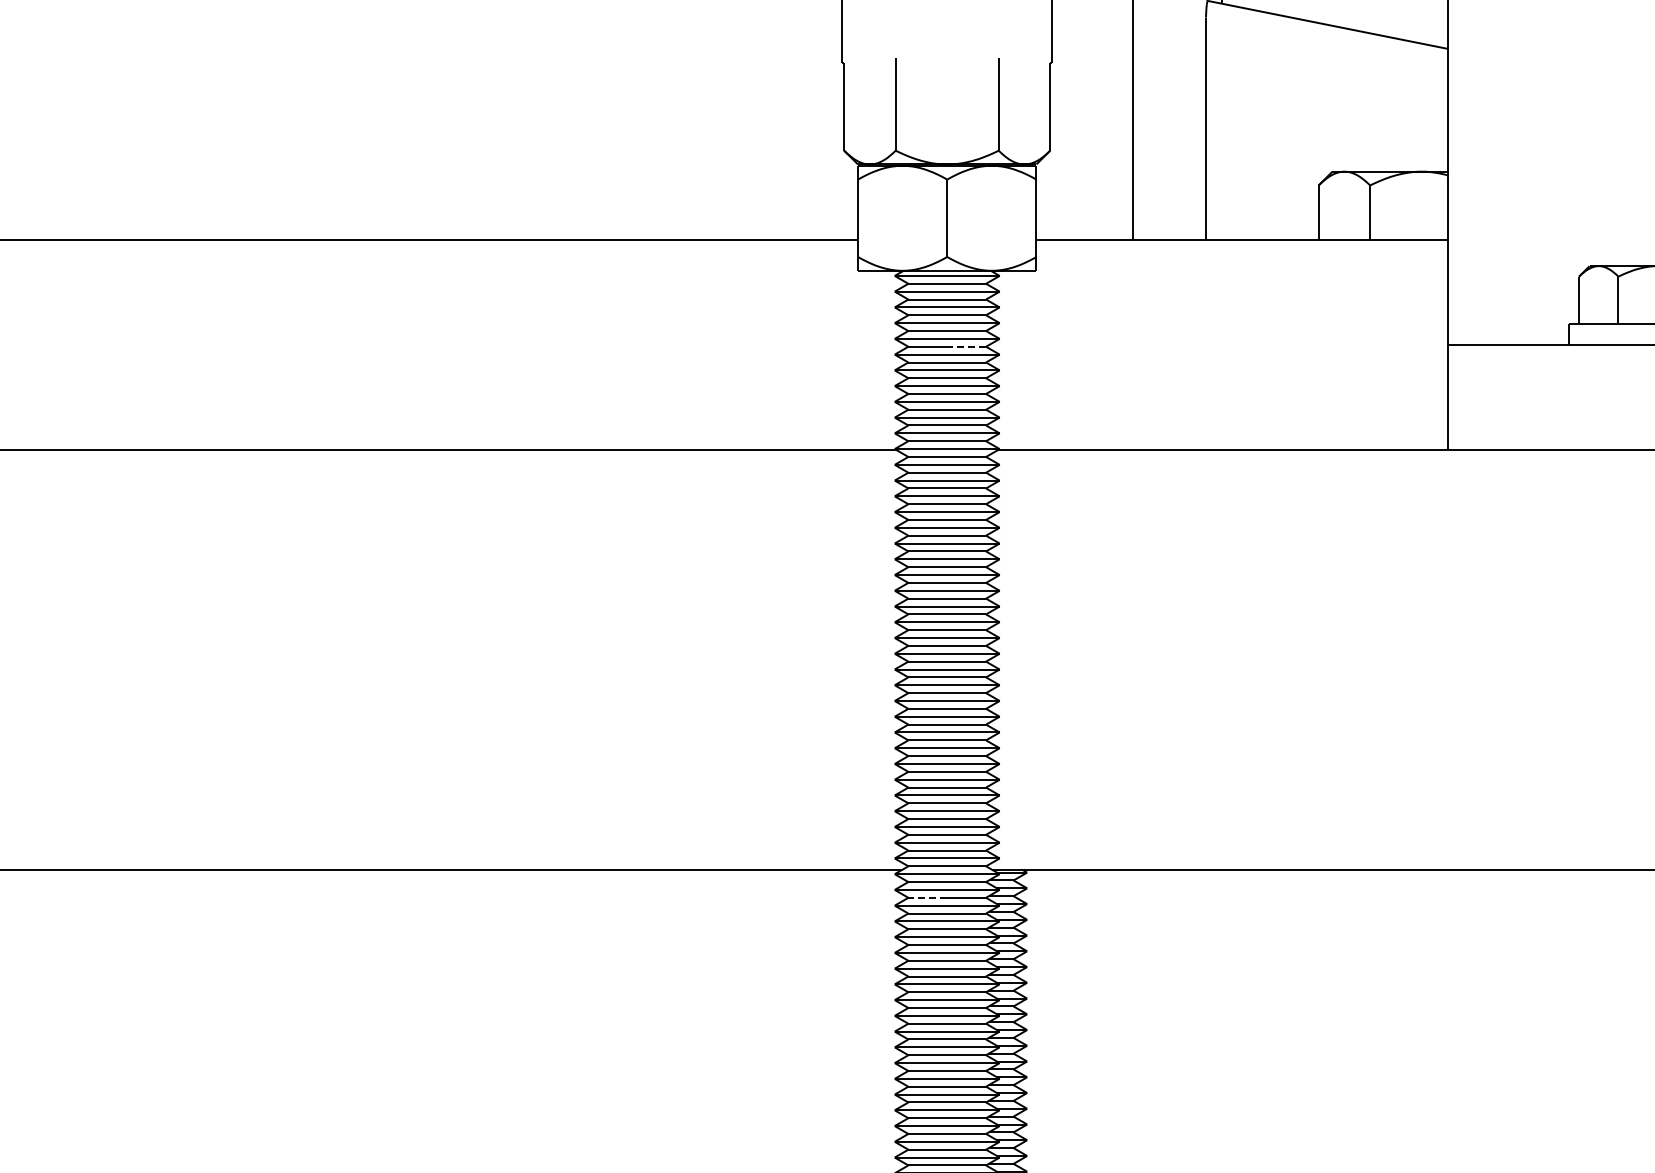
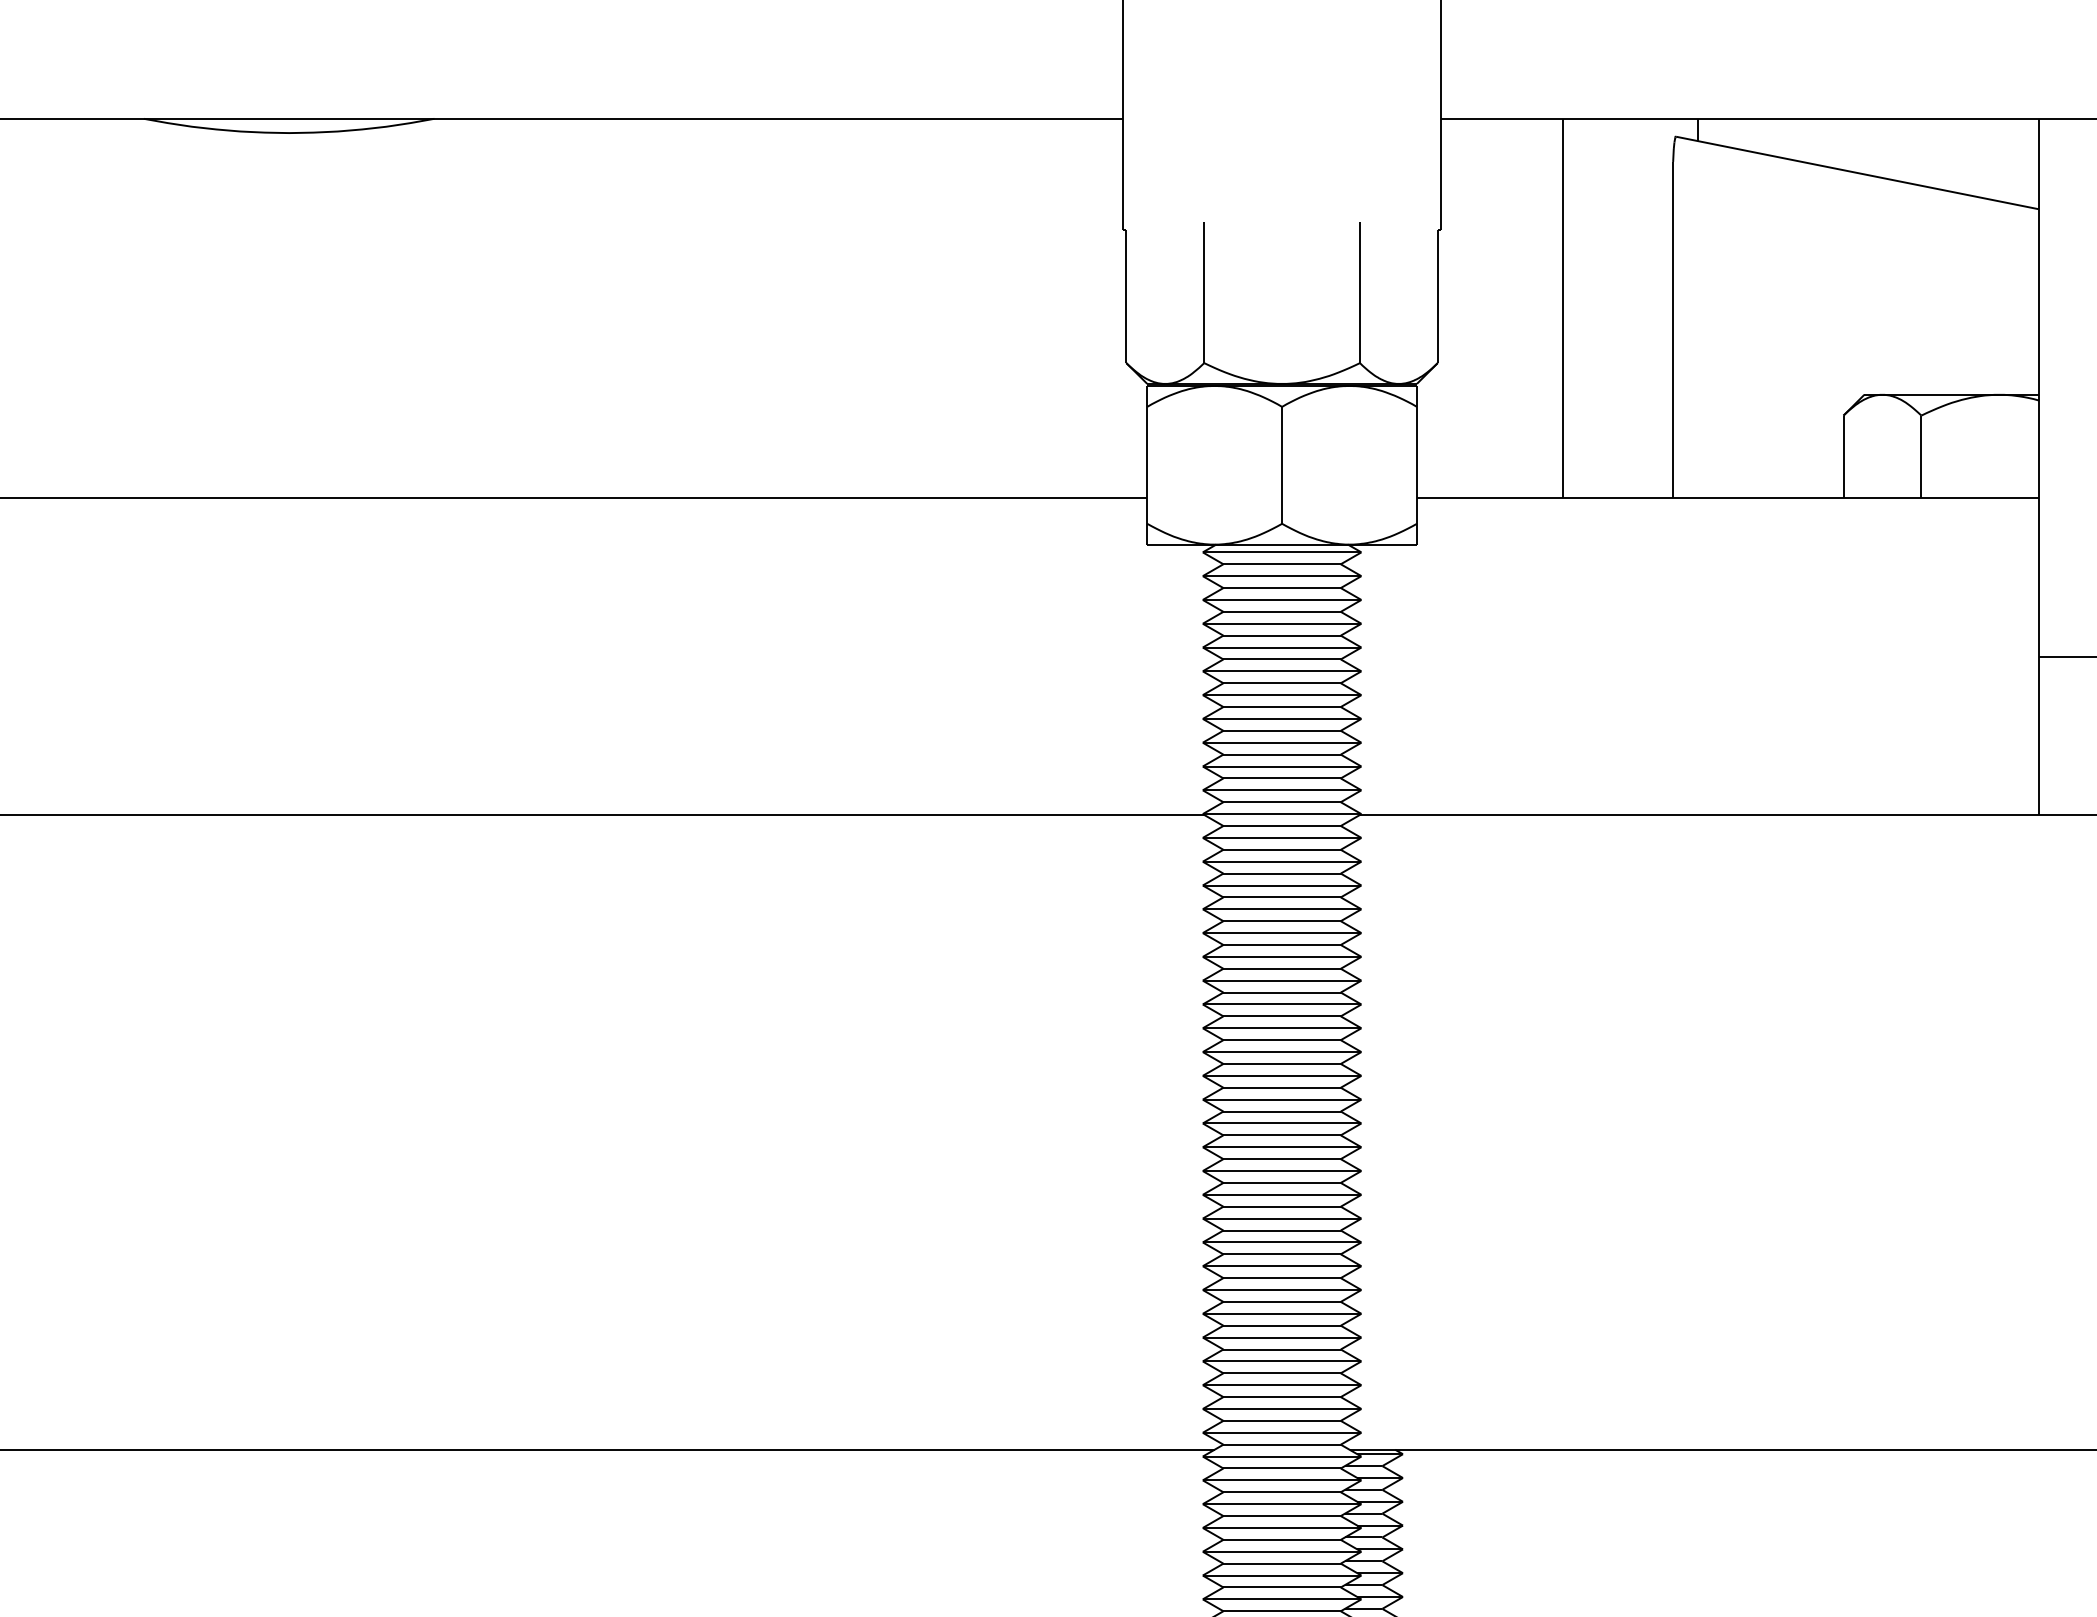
line: (966, 346) -> (1311, 659), dashed -> solid
line: (927, 897) -> (1252, 1491), dashed -> solid

